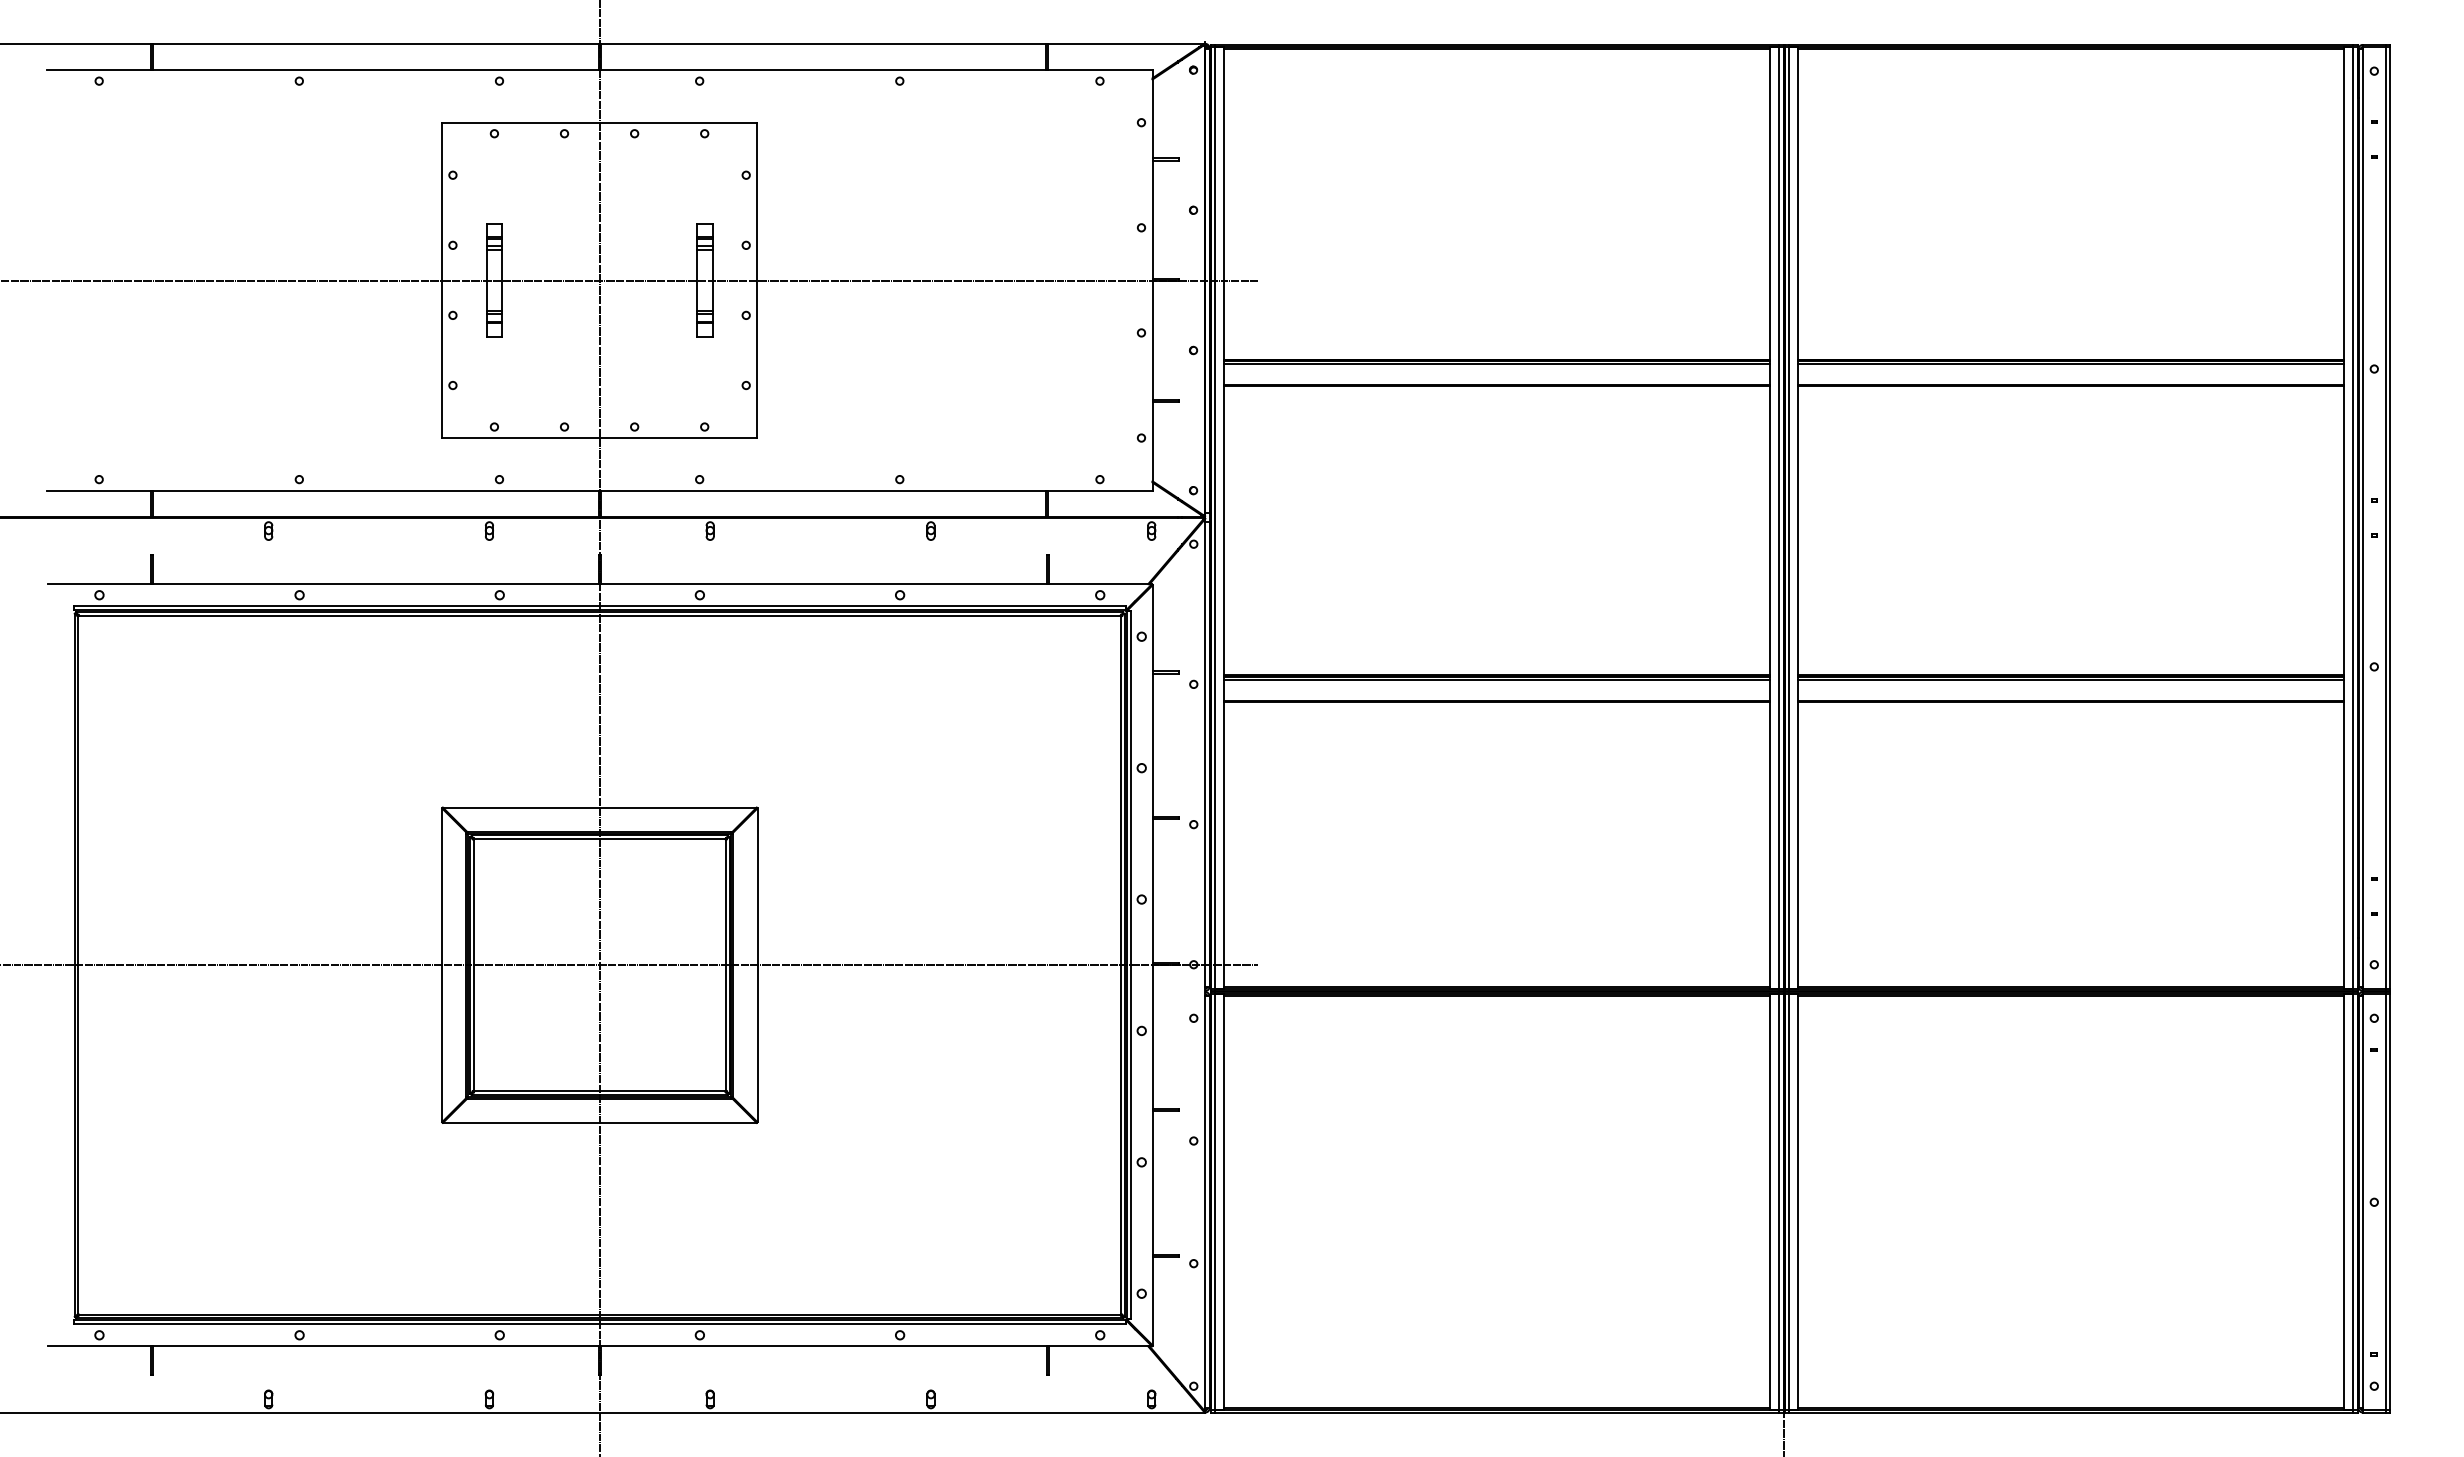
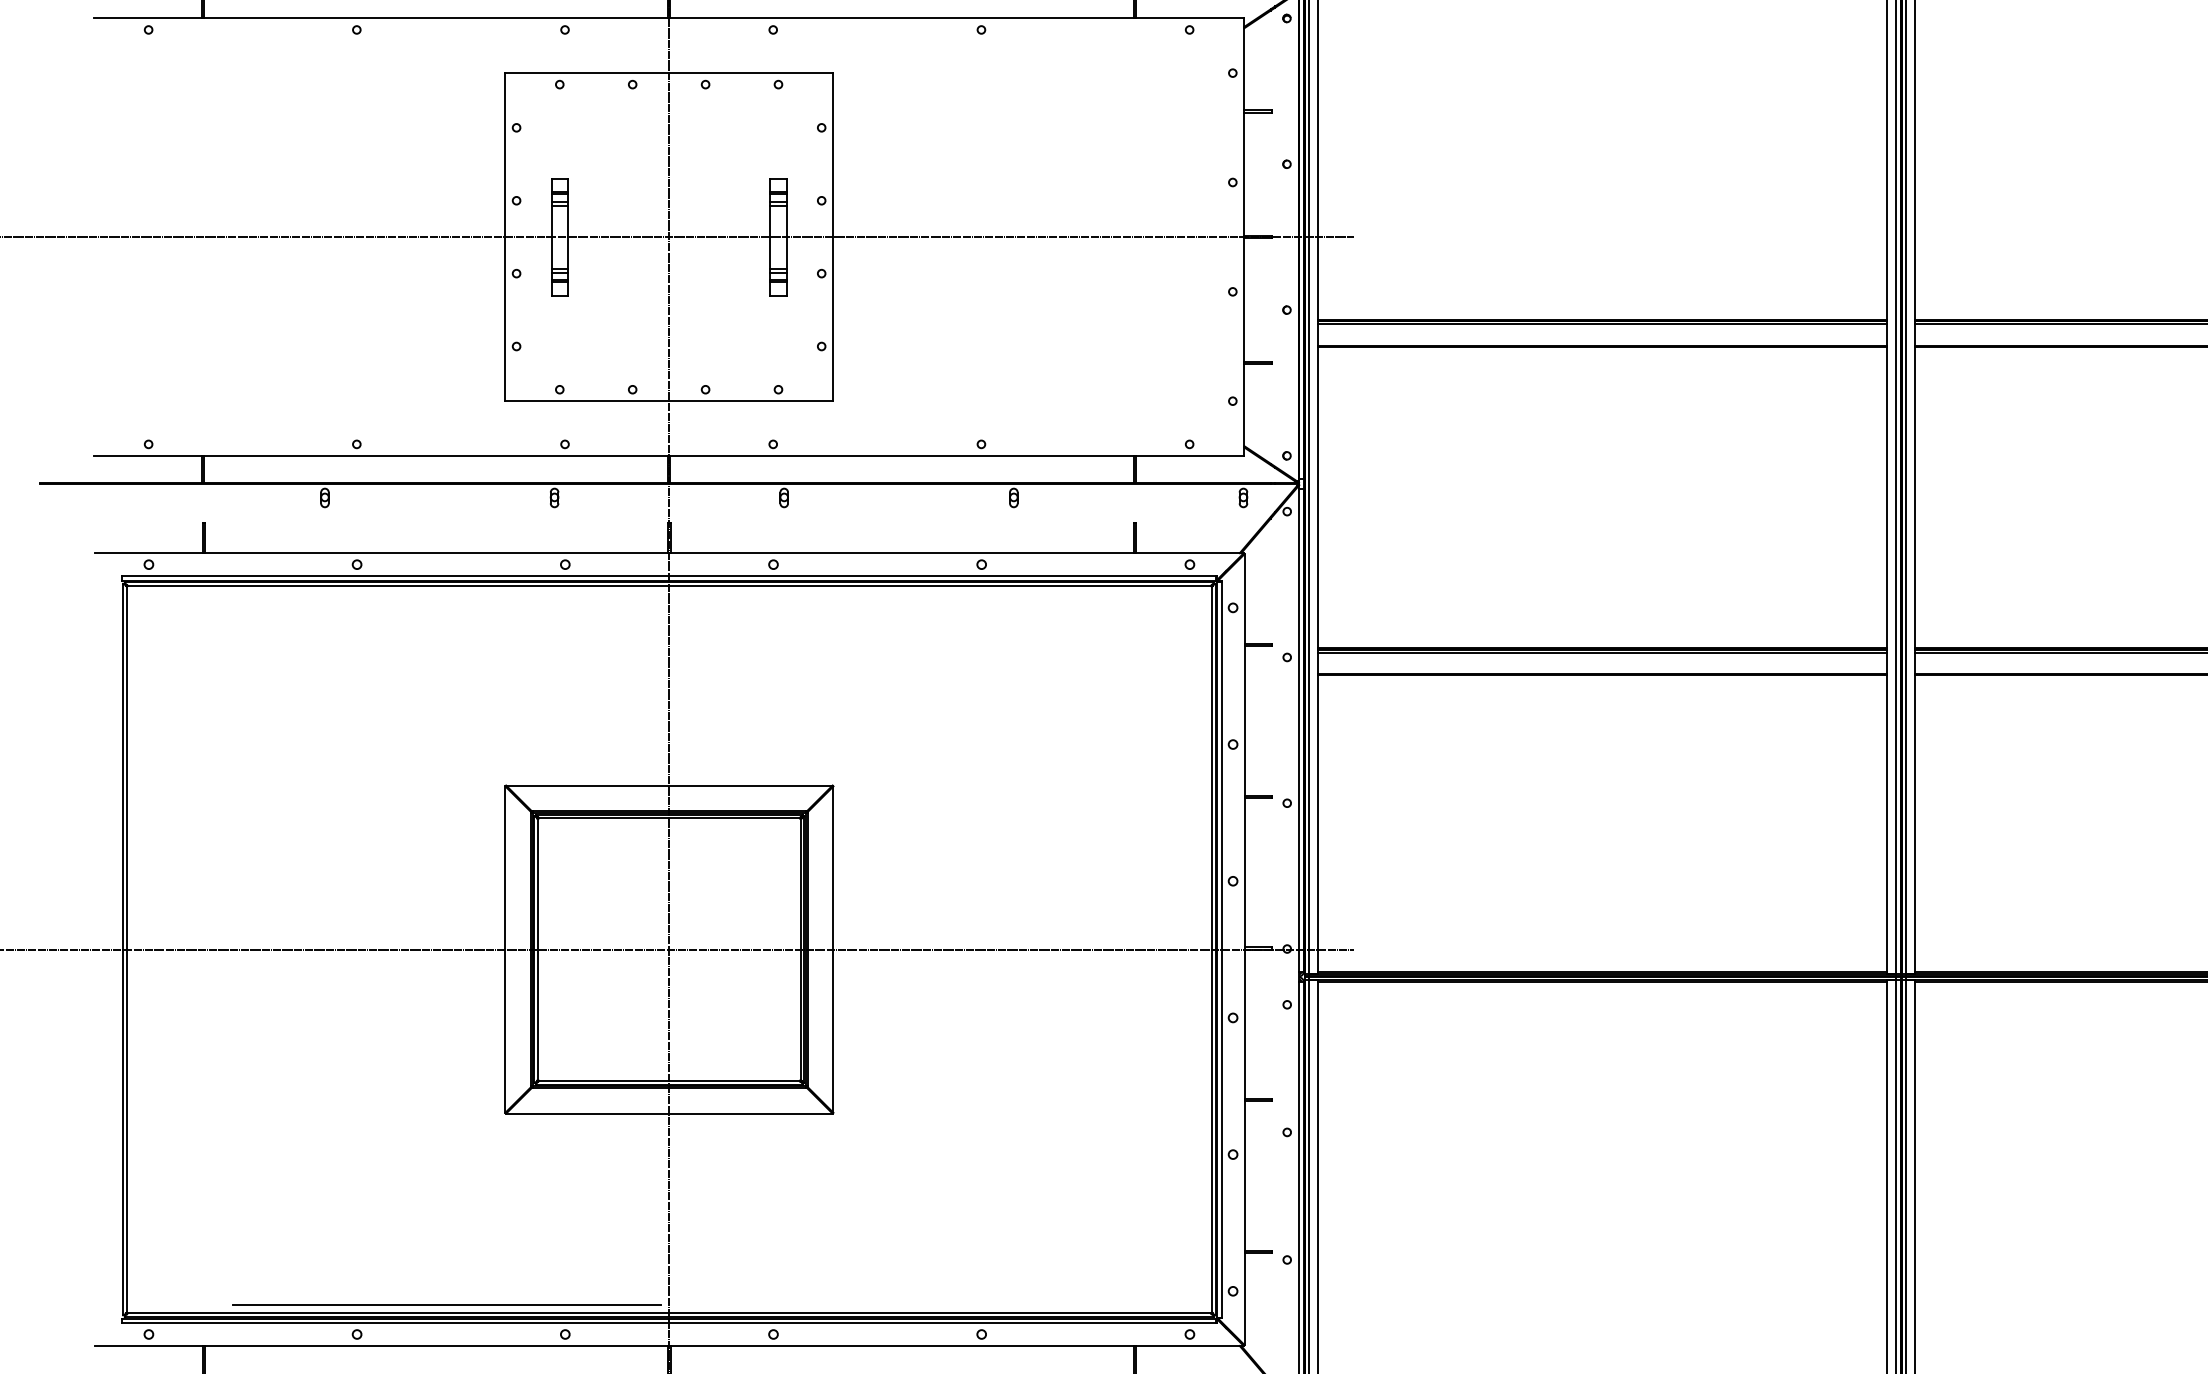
line: (386, 1307) -> (447, 1305), added

